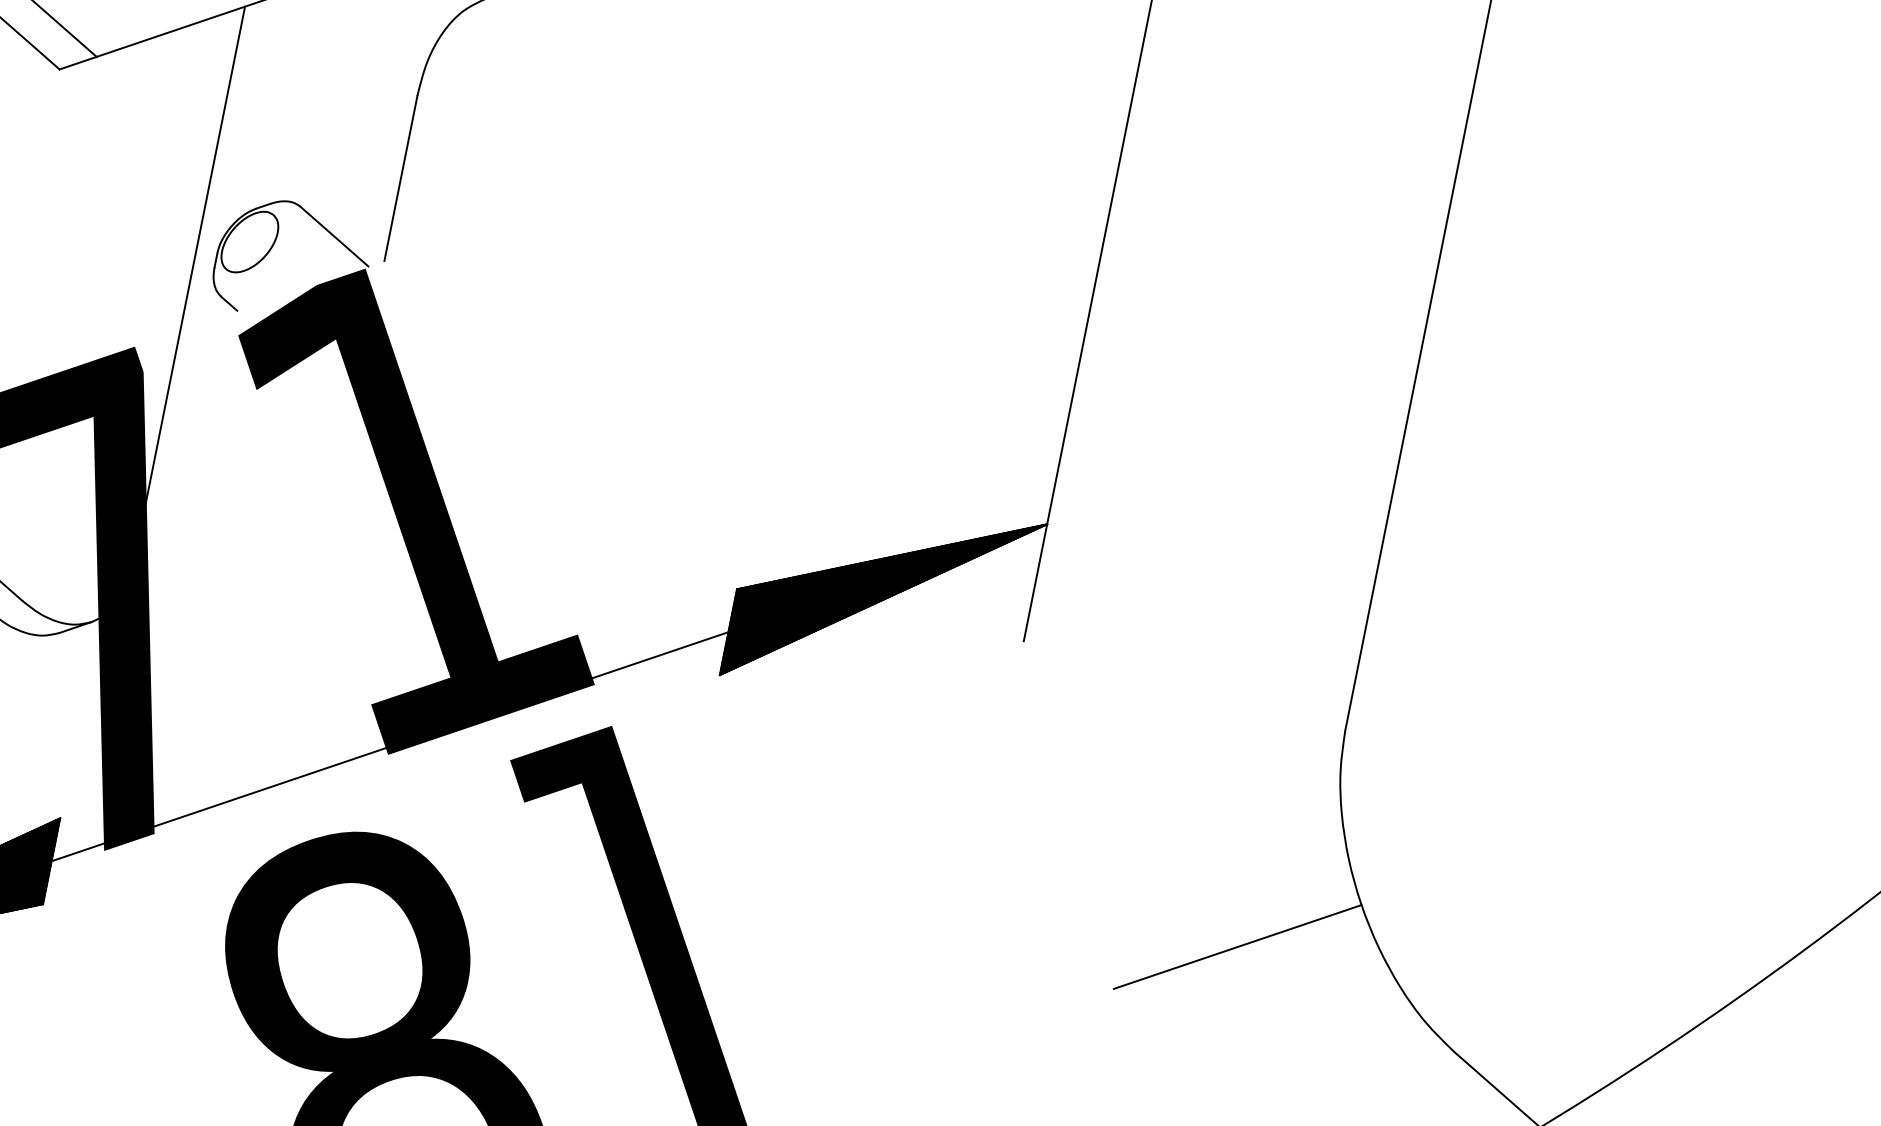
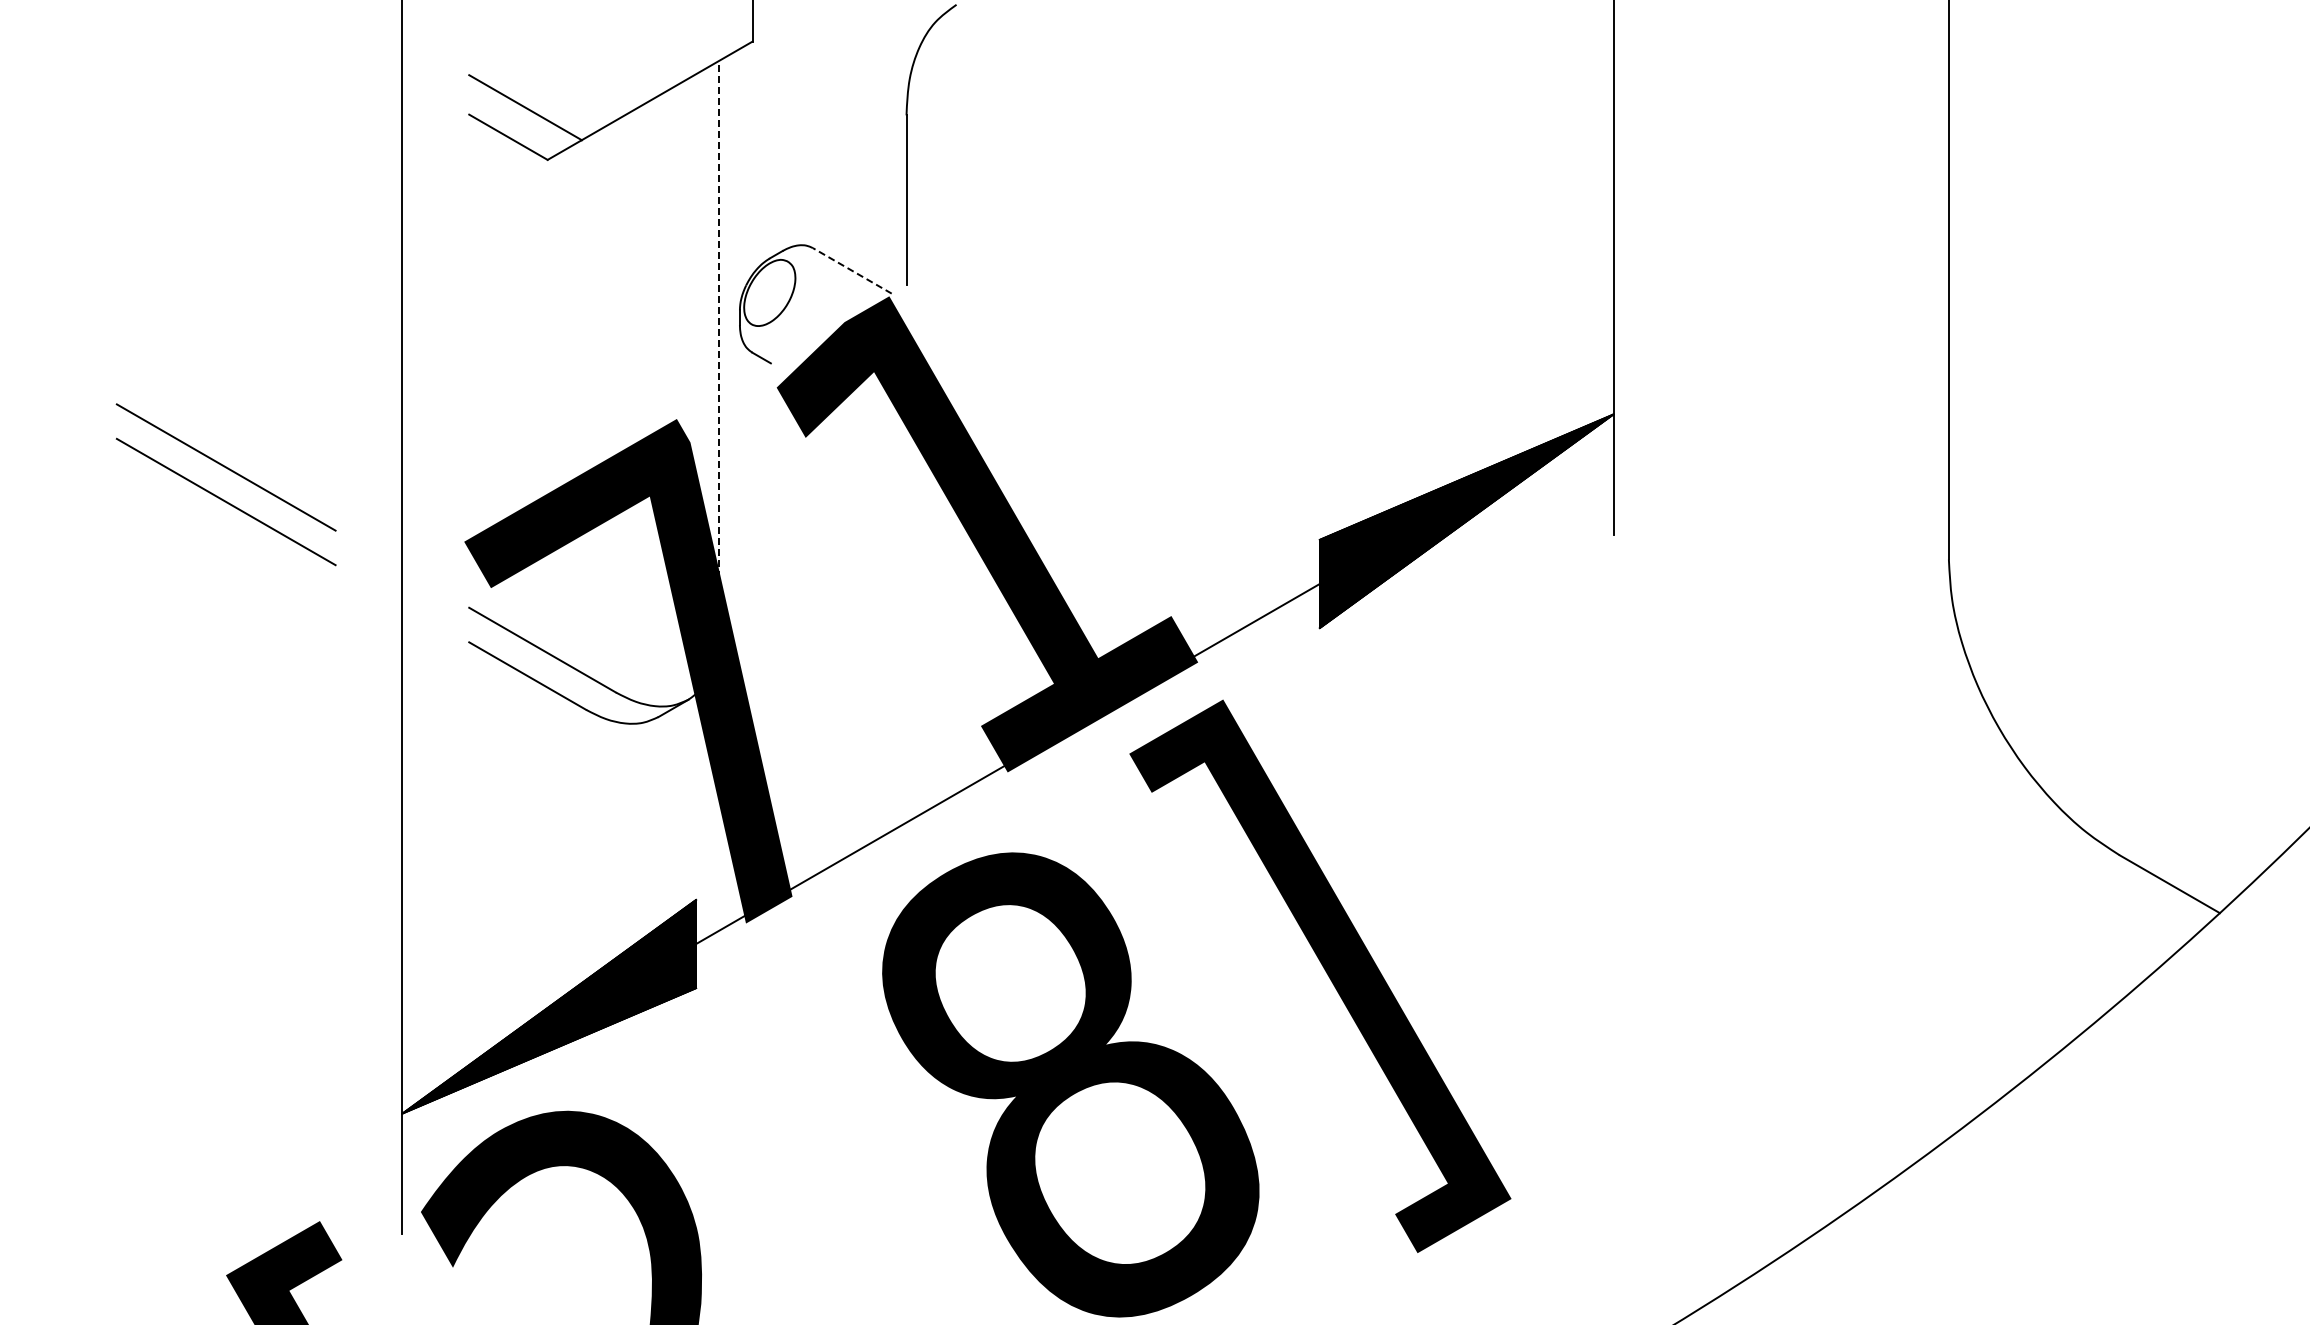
line: (334, 236) -> (852, 270), solid -> dashed
line: (189, 284) -> (718, 346), solid -> dashed
line: (1237, 946) -> (1885, 794), removed

